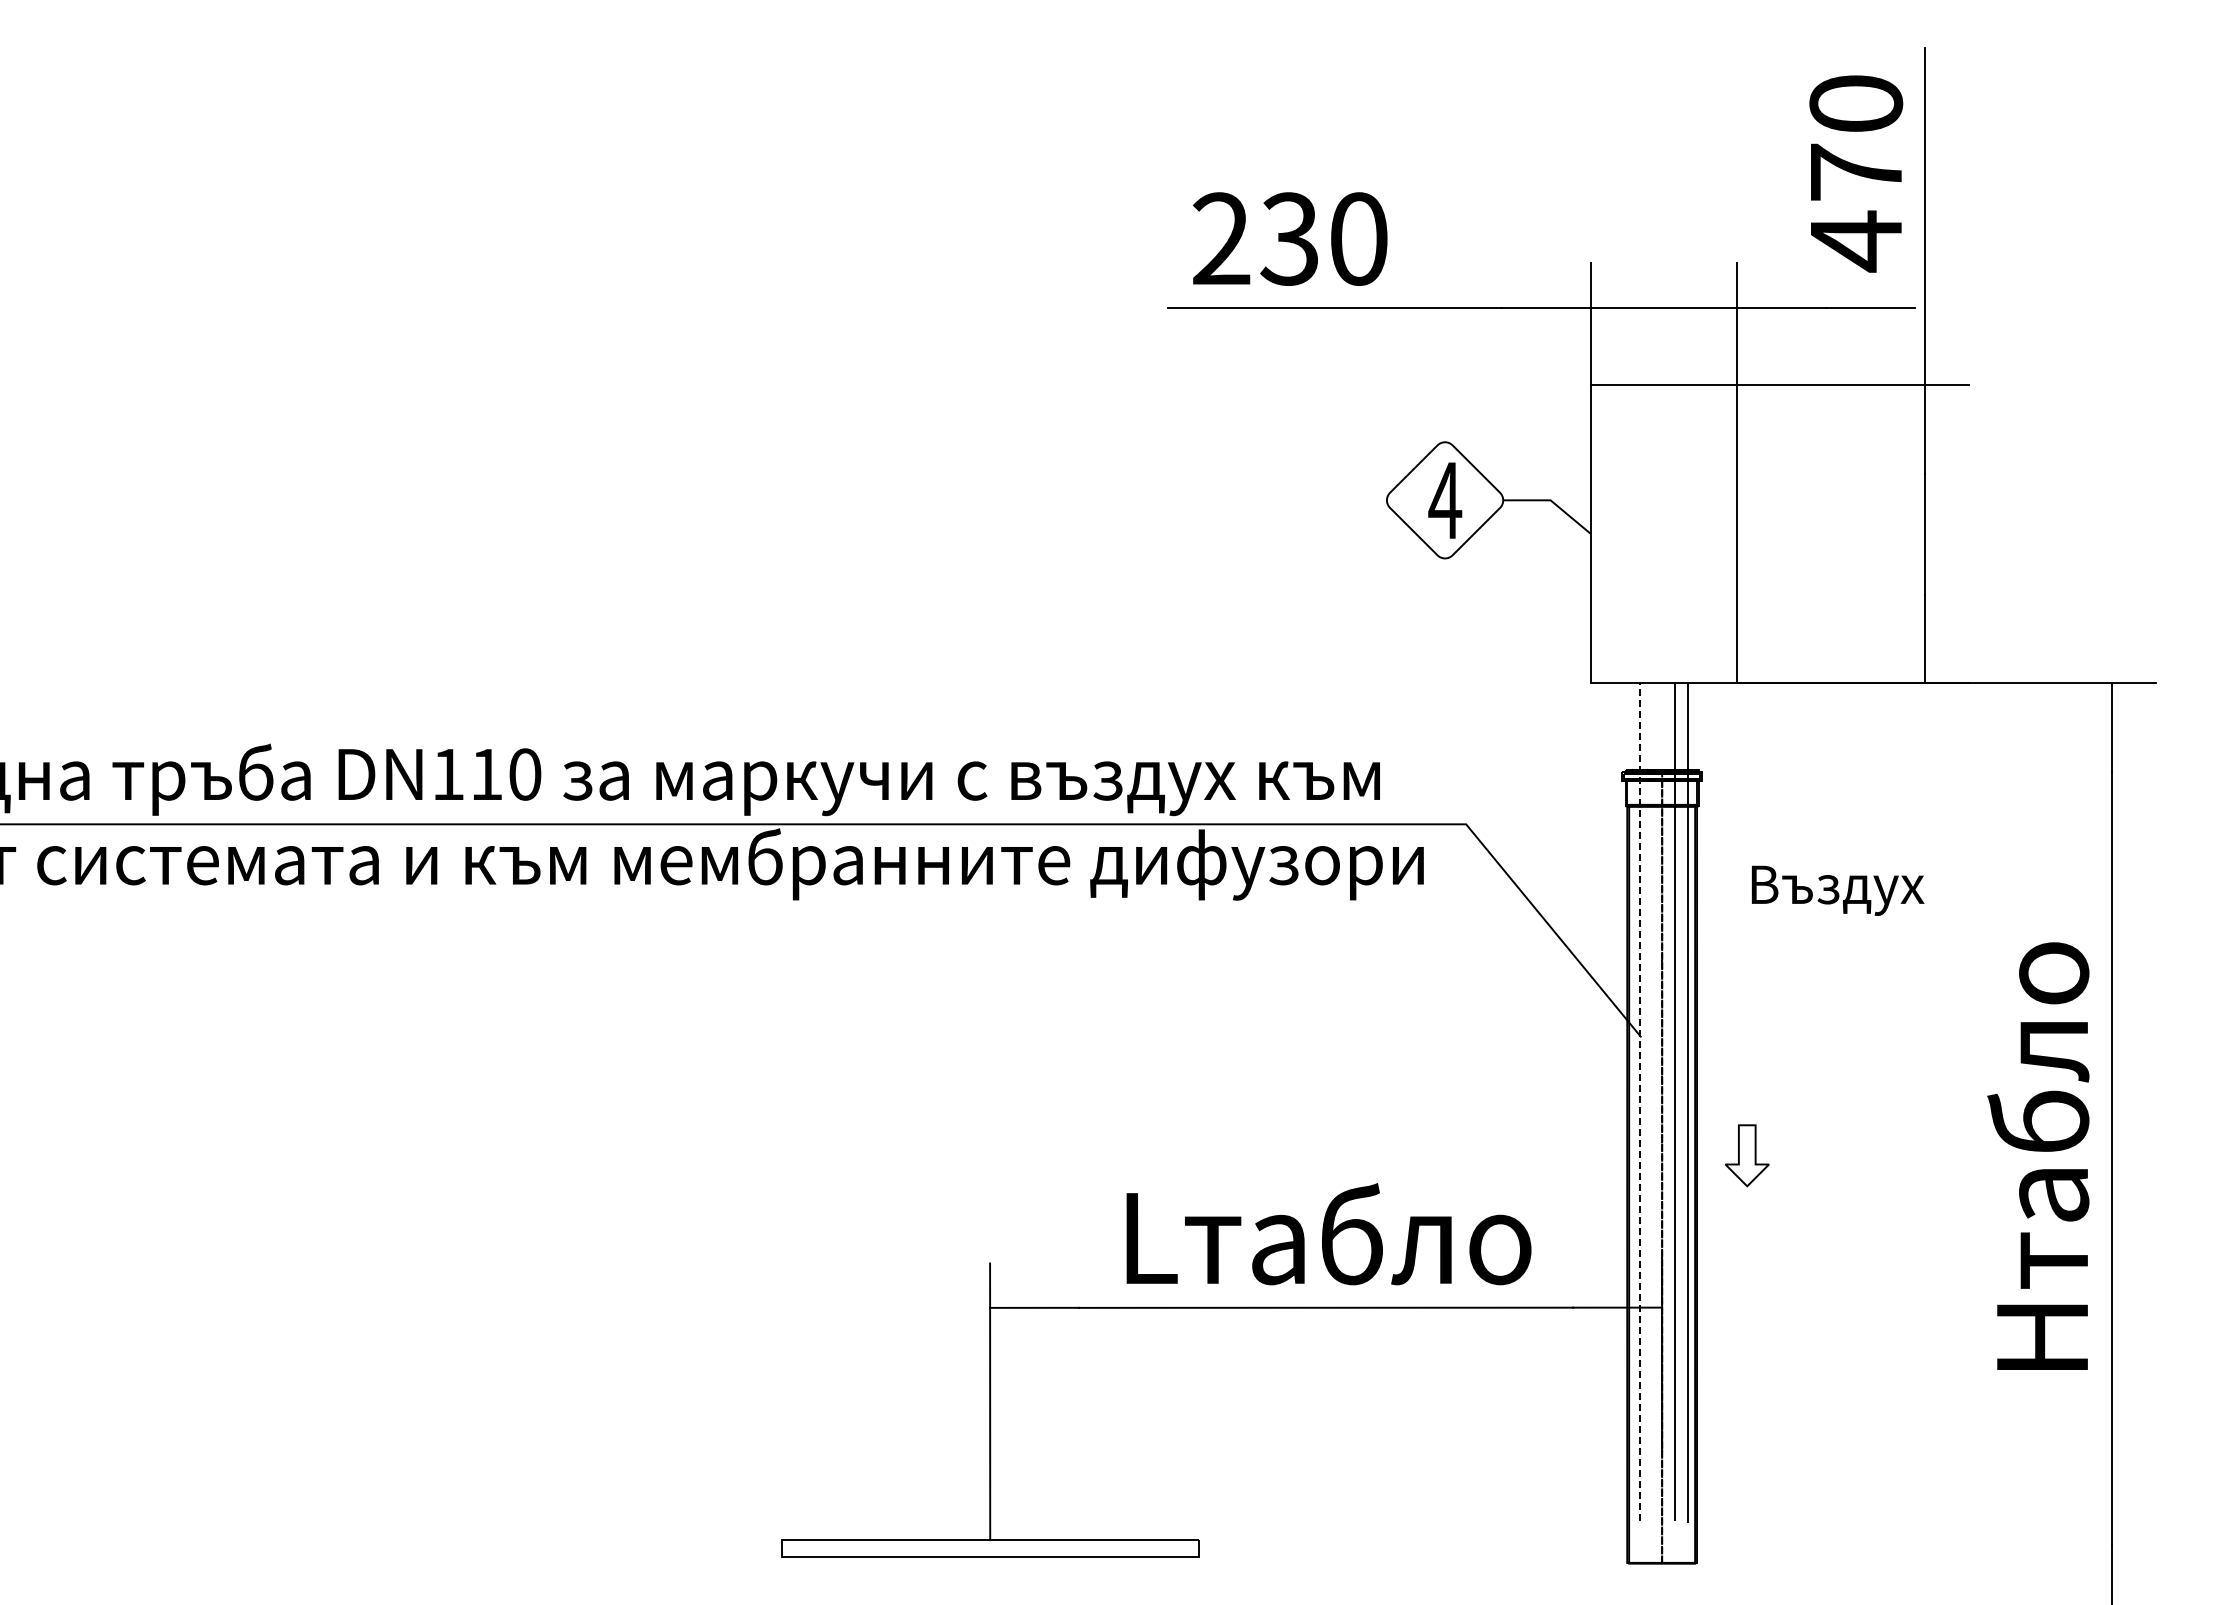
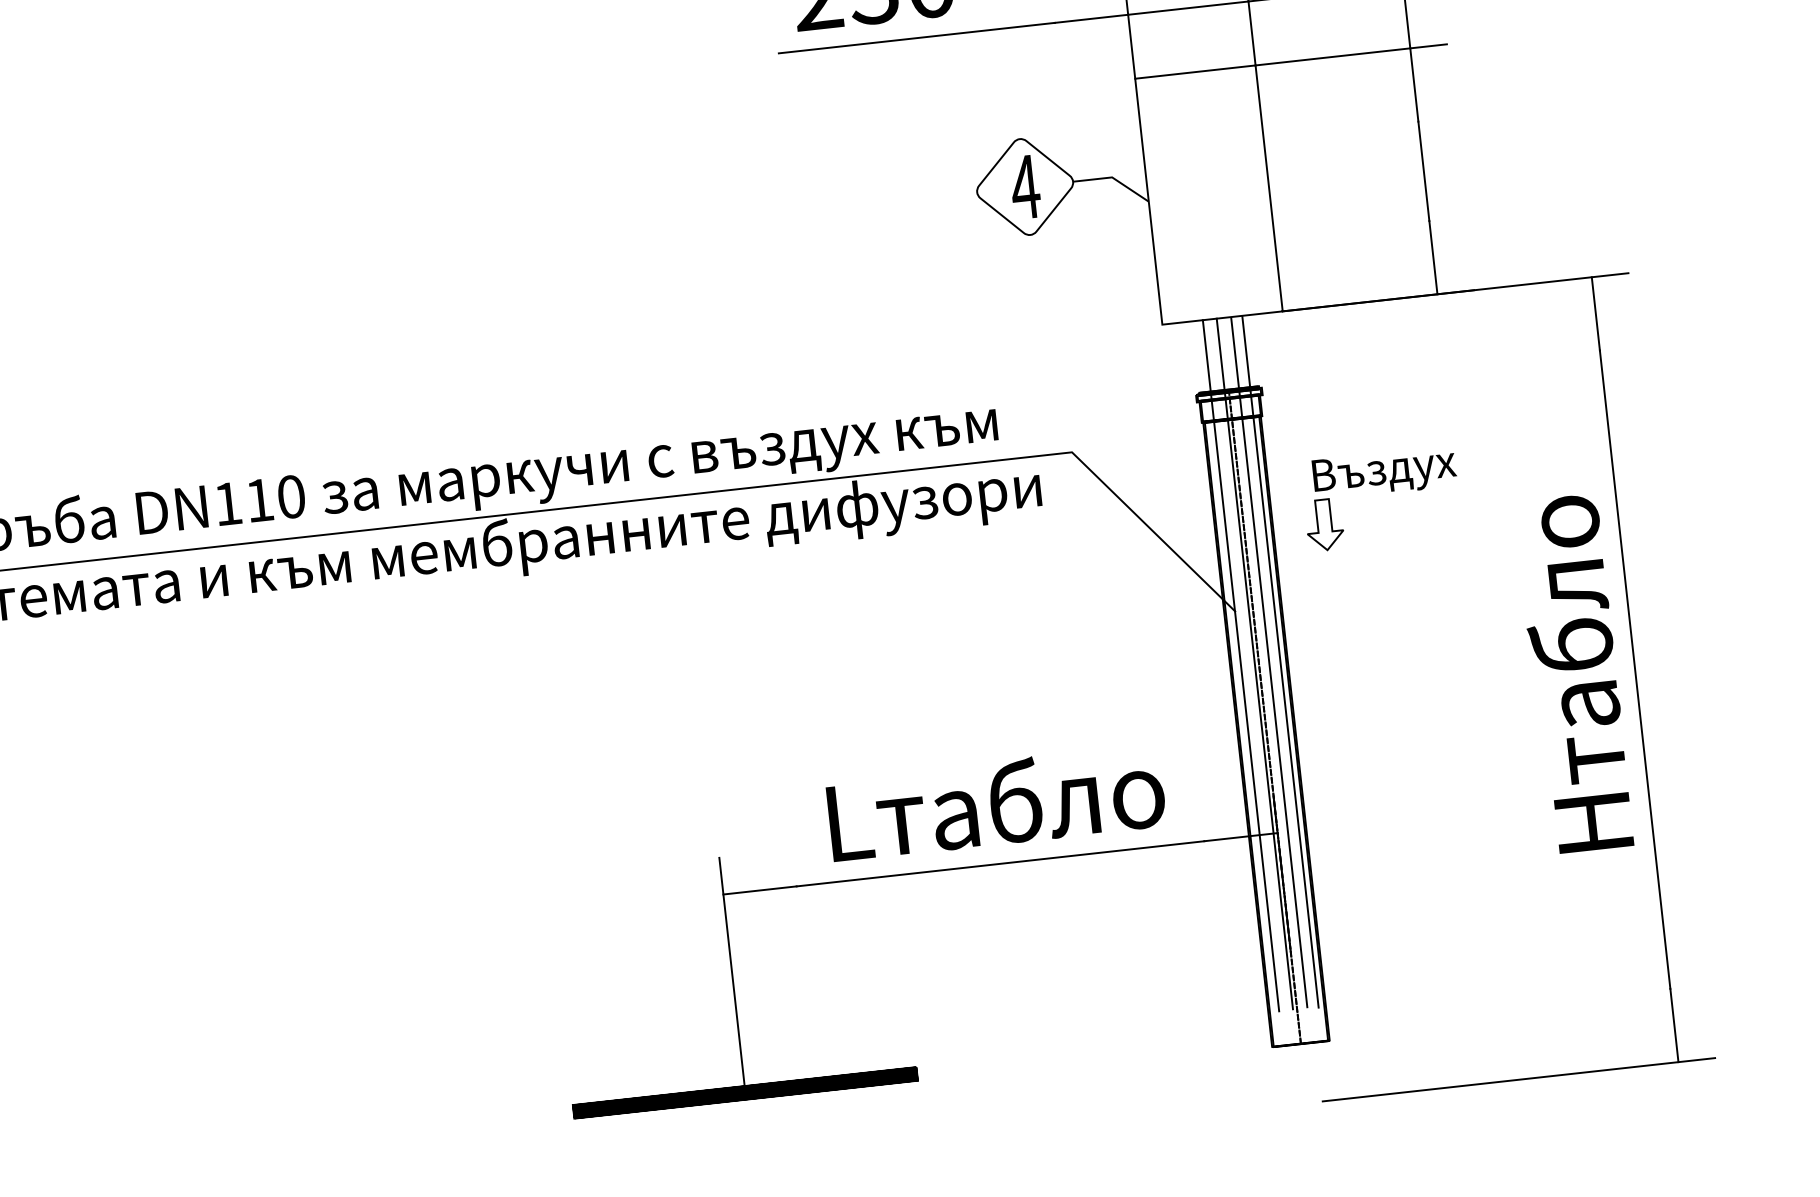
line: (1657, 1101) -> (1255, 663), added
line: (1640, 1102) -> (1241, 665), dashed -> solid
part: (1747, 1155) -> (1324, 524), moved
hatch: (989, 1548) -> (744, 1093), added

